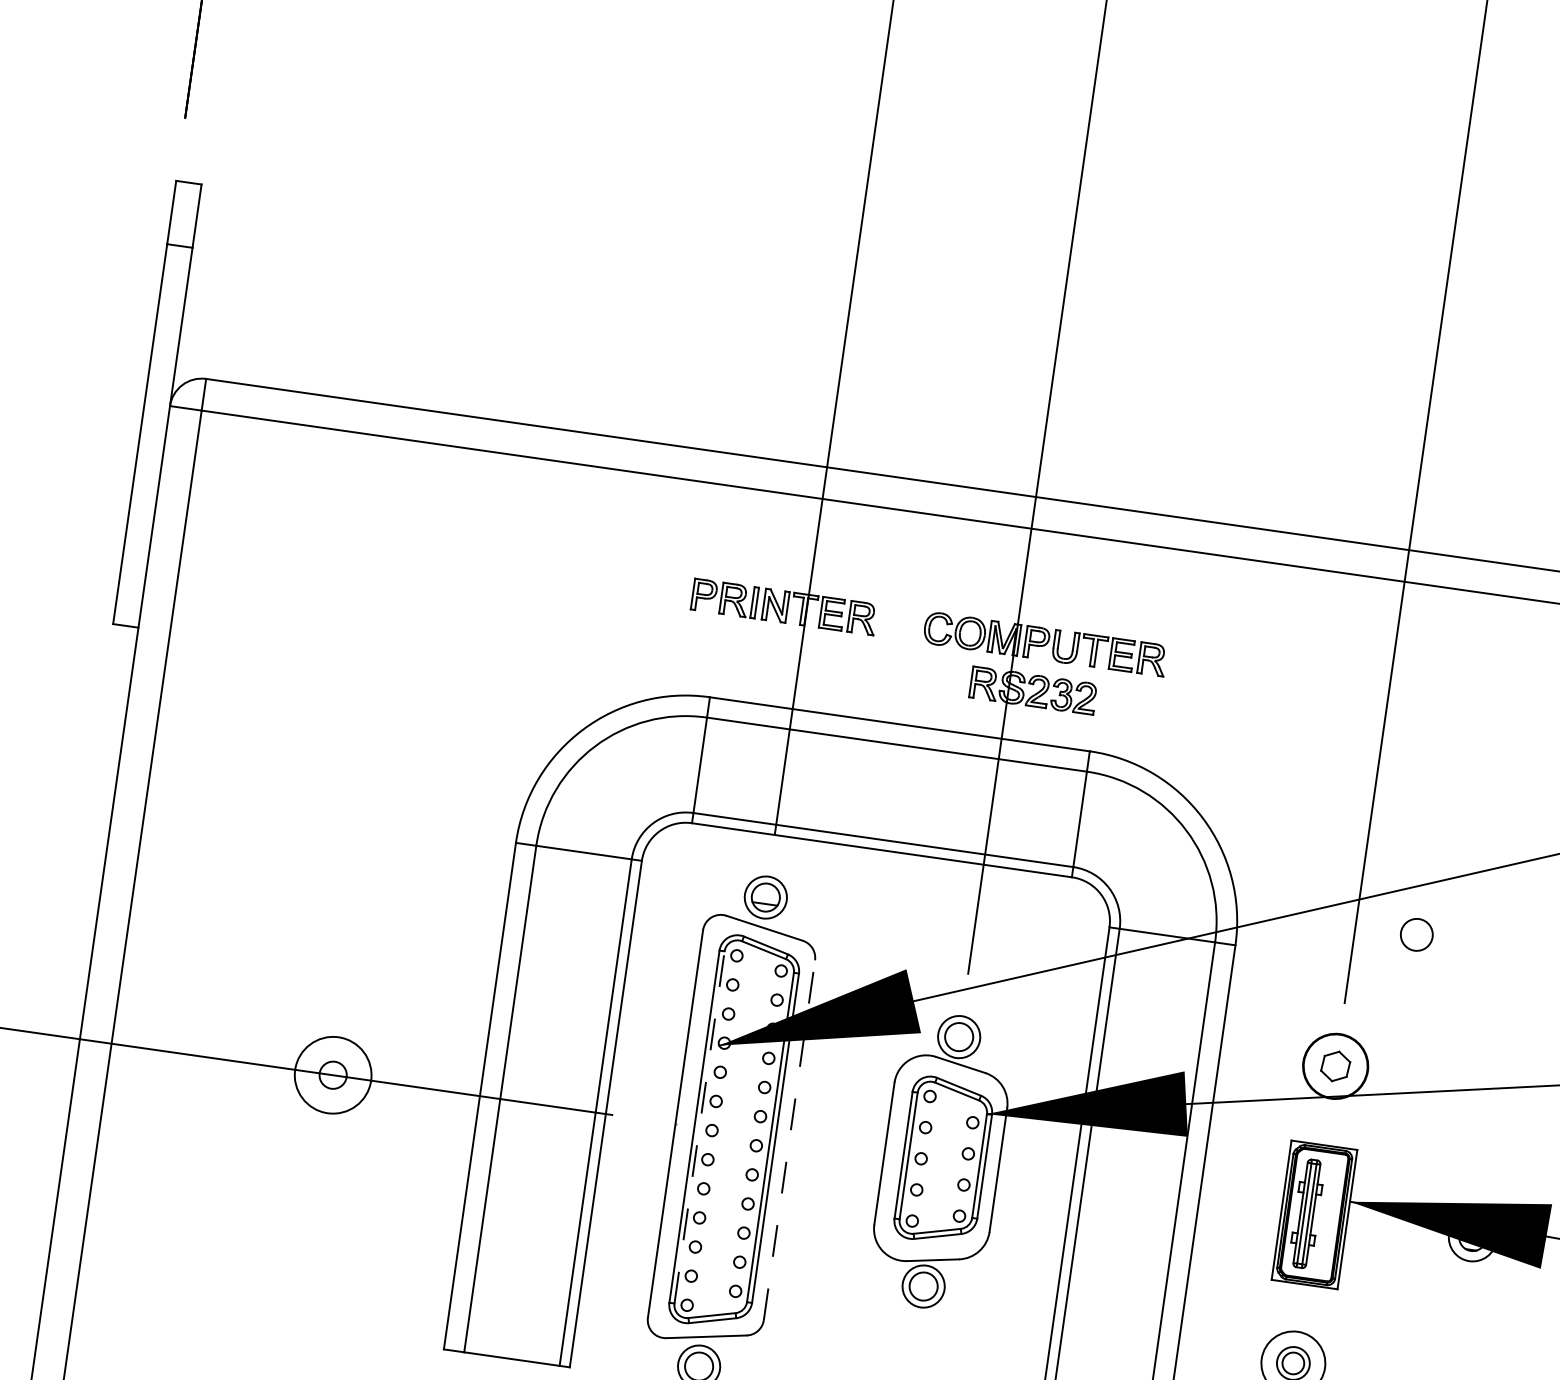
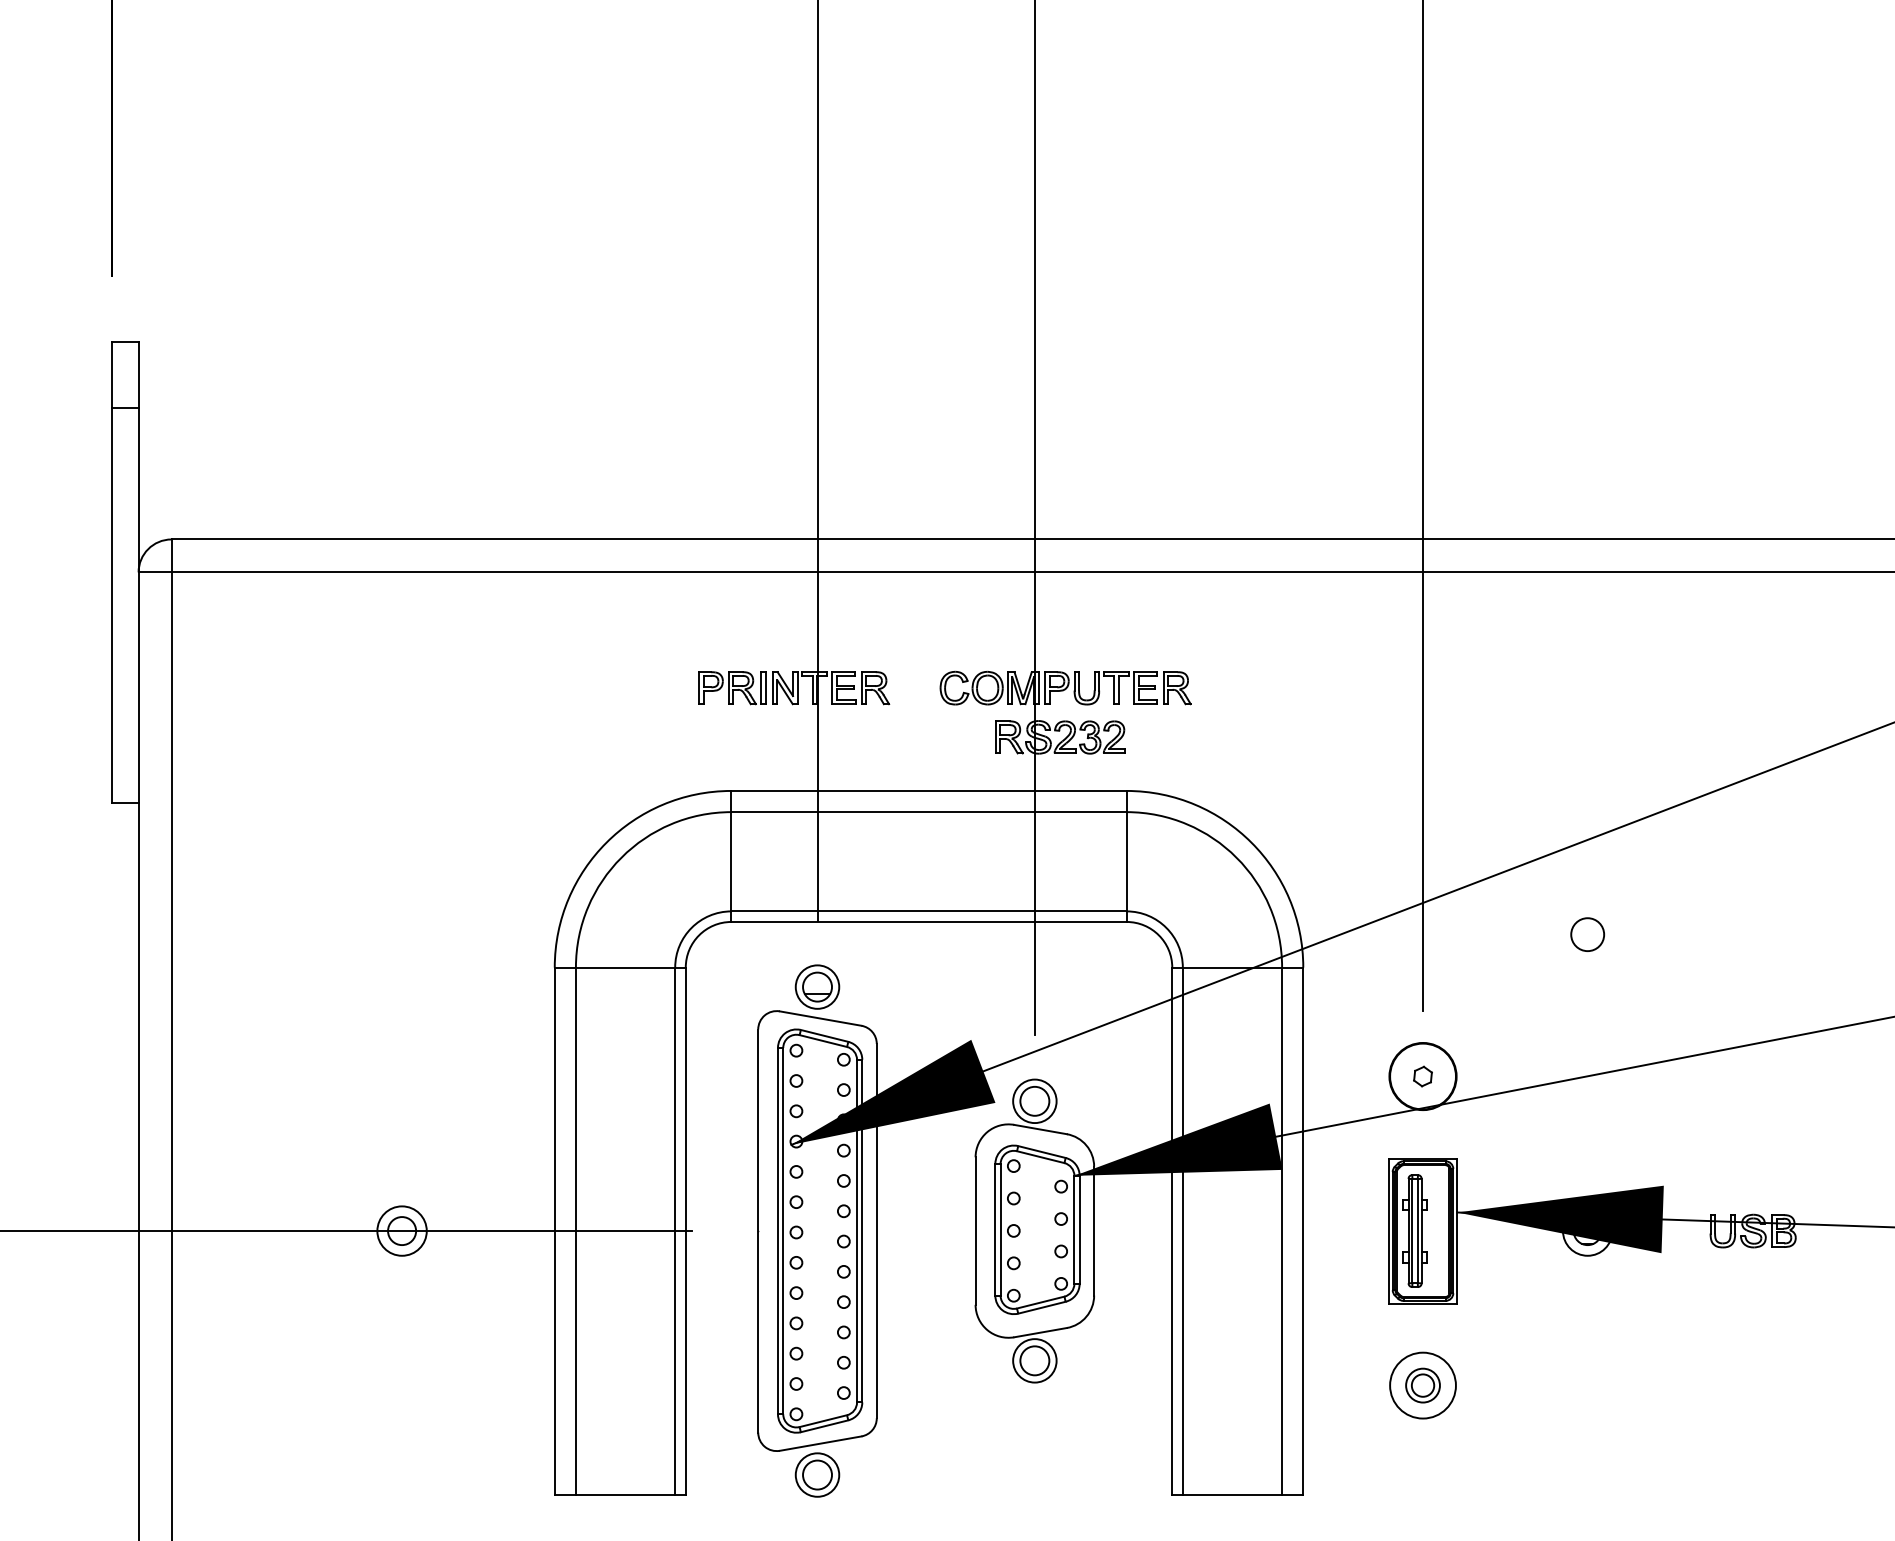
circle: (1416, 934) -> (1587, 934), moved
part: (1335, 1066) -> (1422, 1076), size x0.62
circle: (332, 1074) -> (401, 1230), size x0.62
line: (699, 1126) -> (783, 1230), dashed -> solid
line: (789, 1139) -> (876, 1230), dashed -> solid

